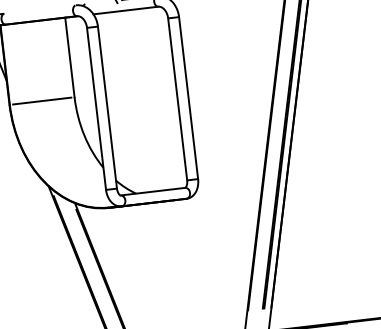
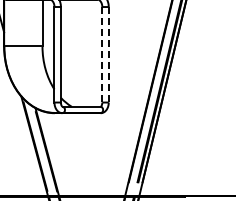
line: (188, 97) -> (108, 54), solid -> dashed
line: (177, 98) -> (102, 54), solid -> dashed

